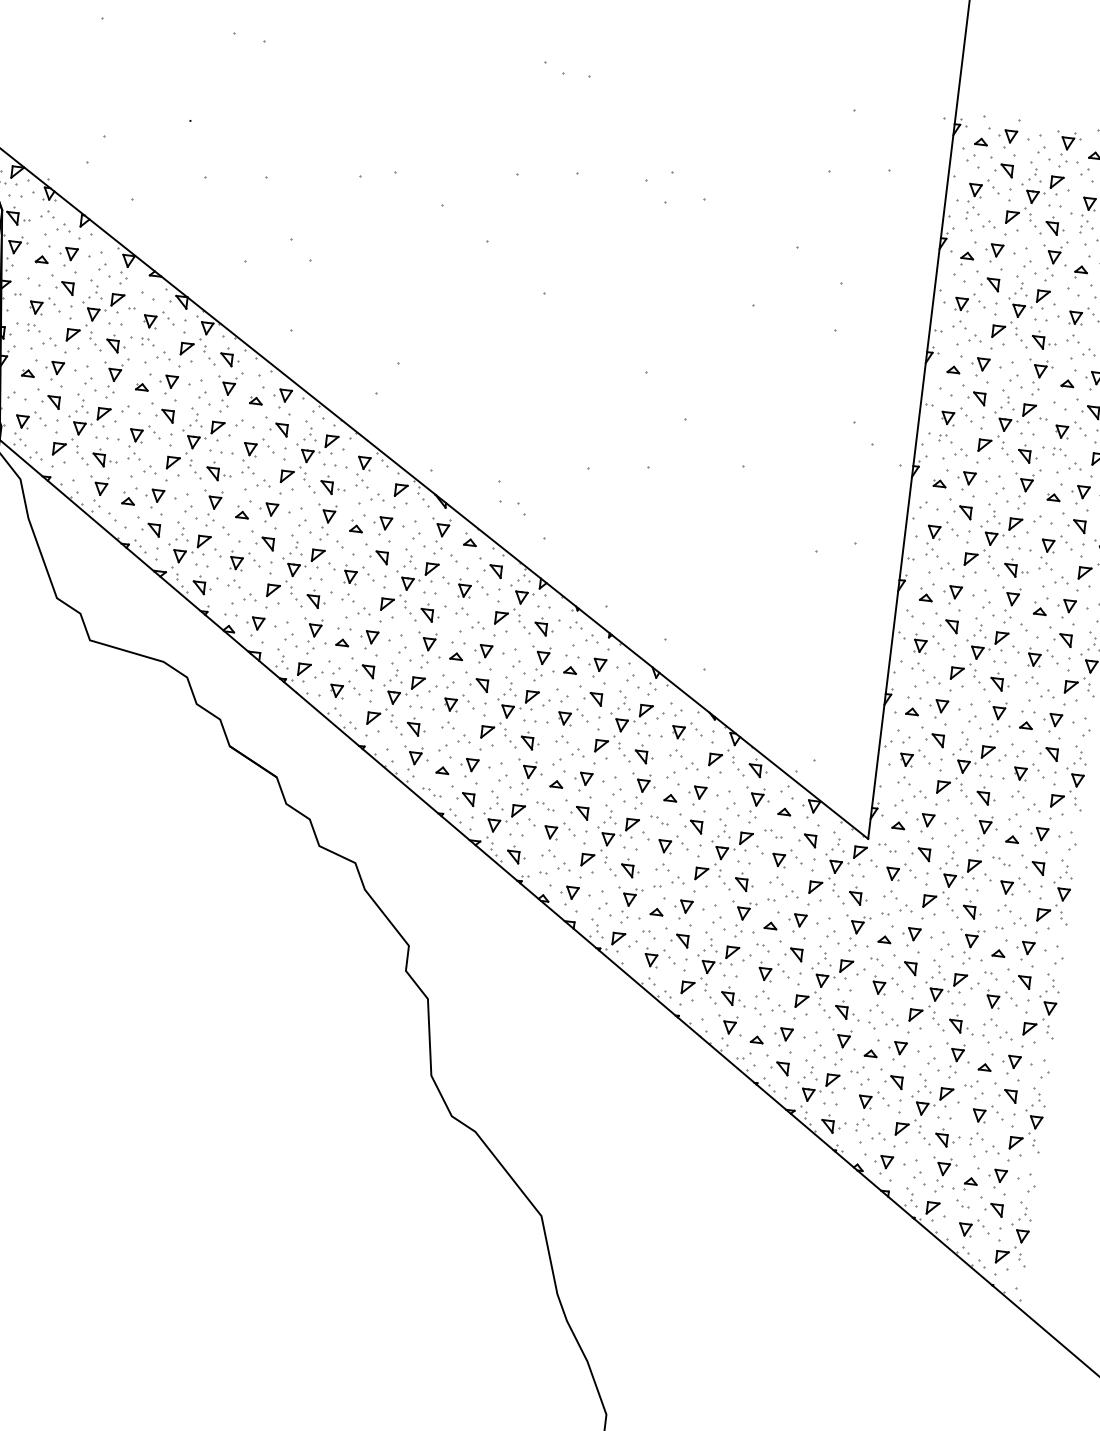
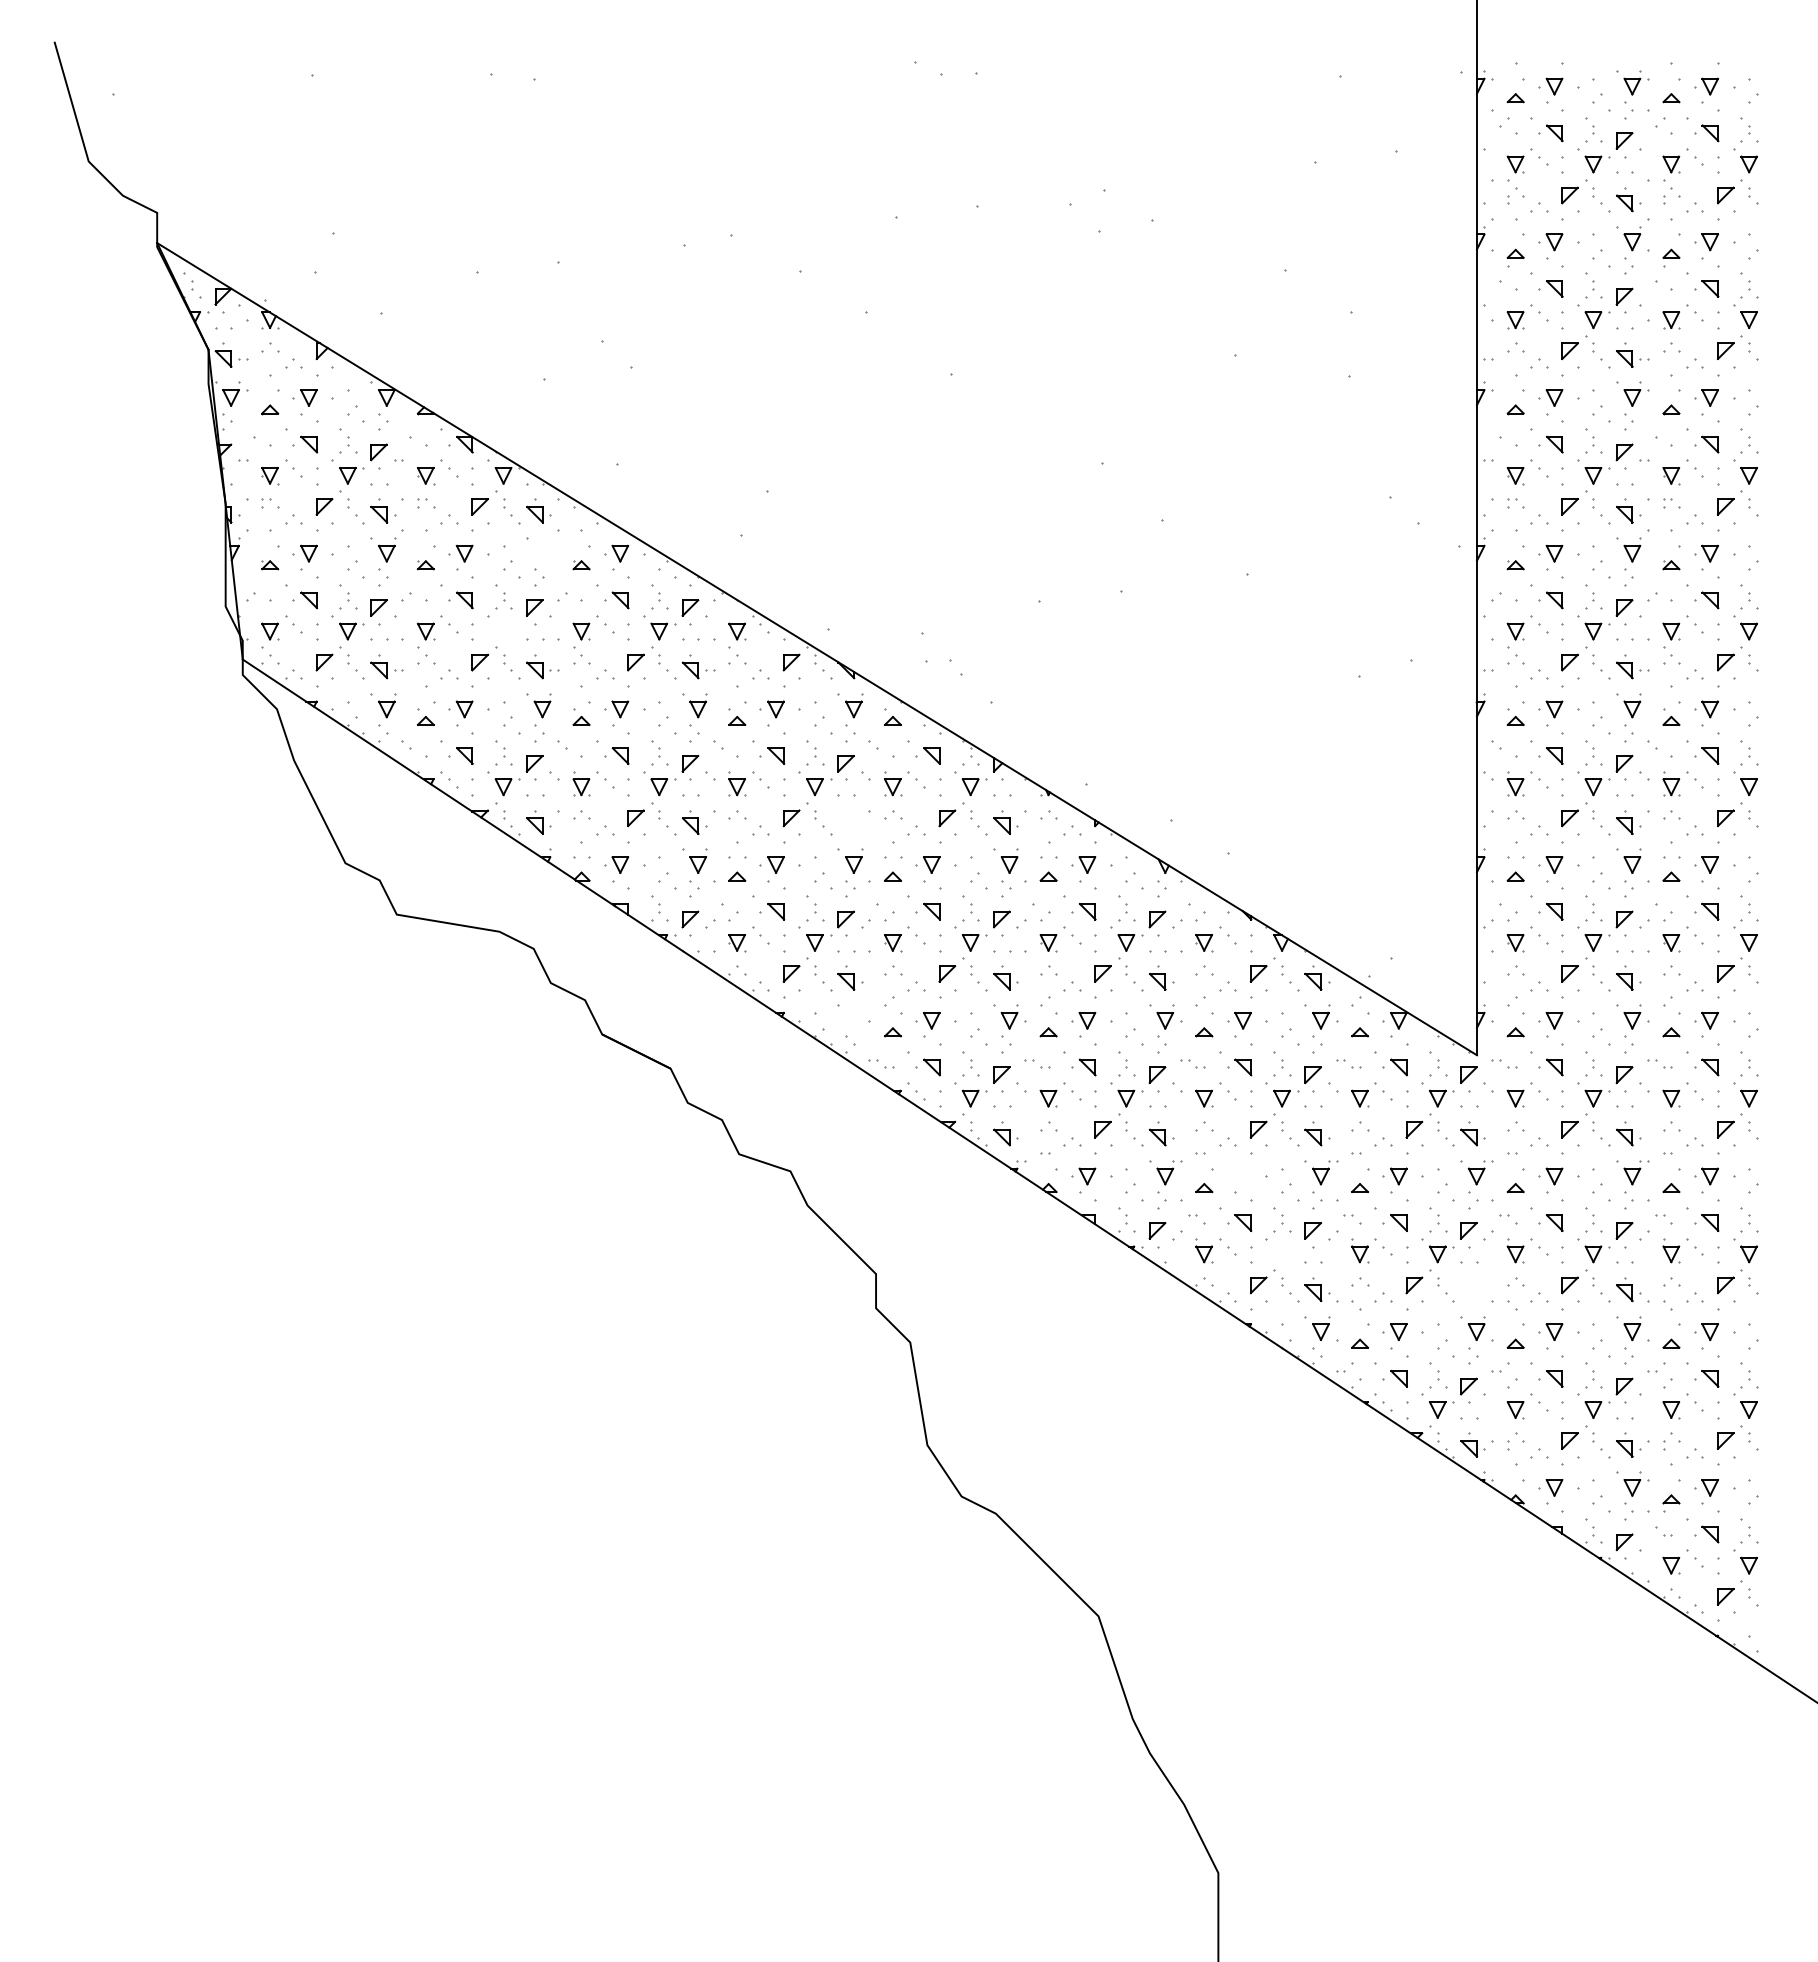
part: (228, 385) -> (542, 549), removed
part: (196, 442) -> (507, 631), removed
part: (430, 613) -> (850, 822), removed
part: (415, 755) -> (854, 1016), removed
part: (683, 906) -> (1239, 1176), removed
part: (711, 967) -> (1286, 1254), removed
part: (844, 1009) -> (1472, 1289), removed

